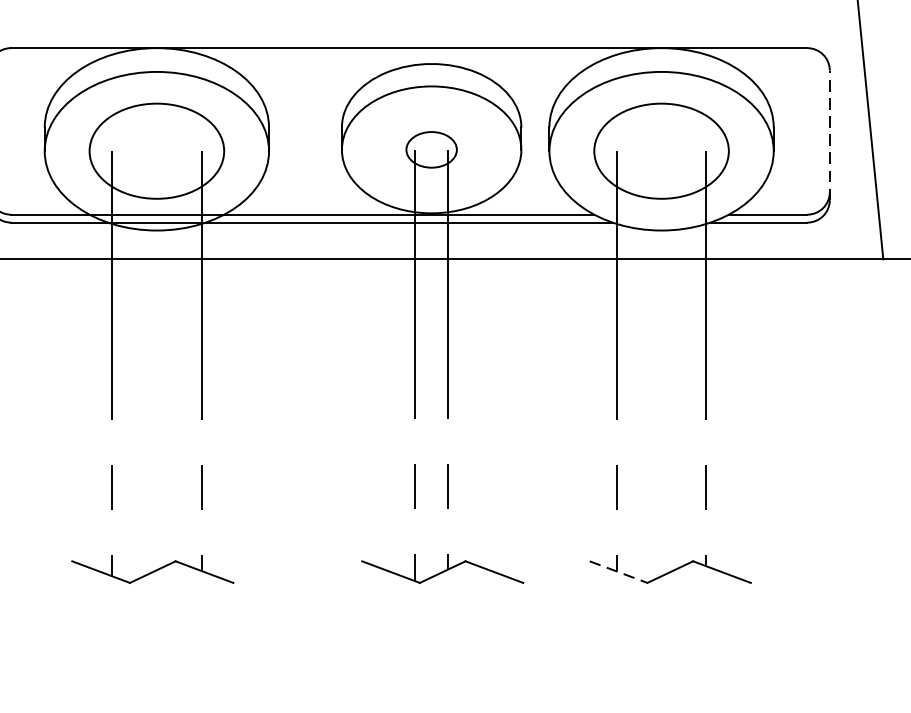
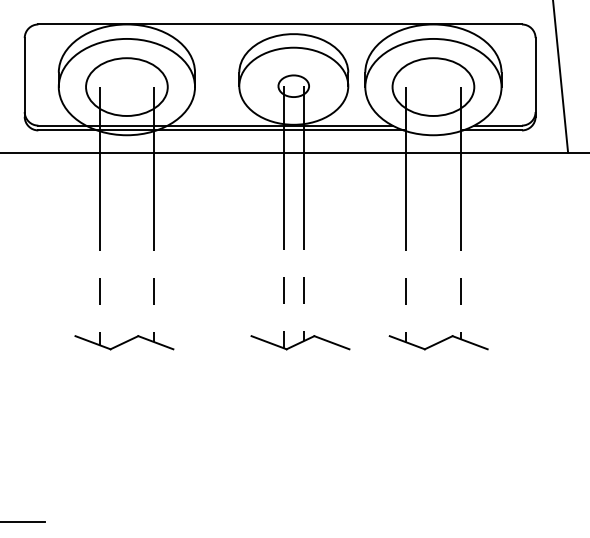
line: (829, 133) -> (535, 76), dashed -> solid
line: (618, 571) -> (407, 342), dashed -> solid

